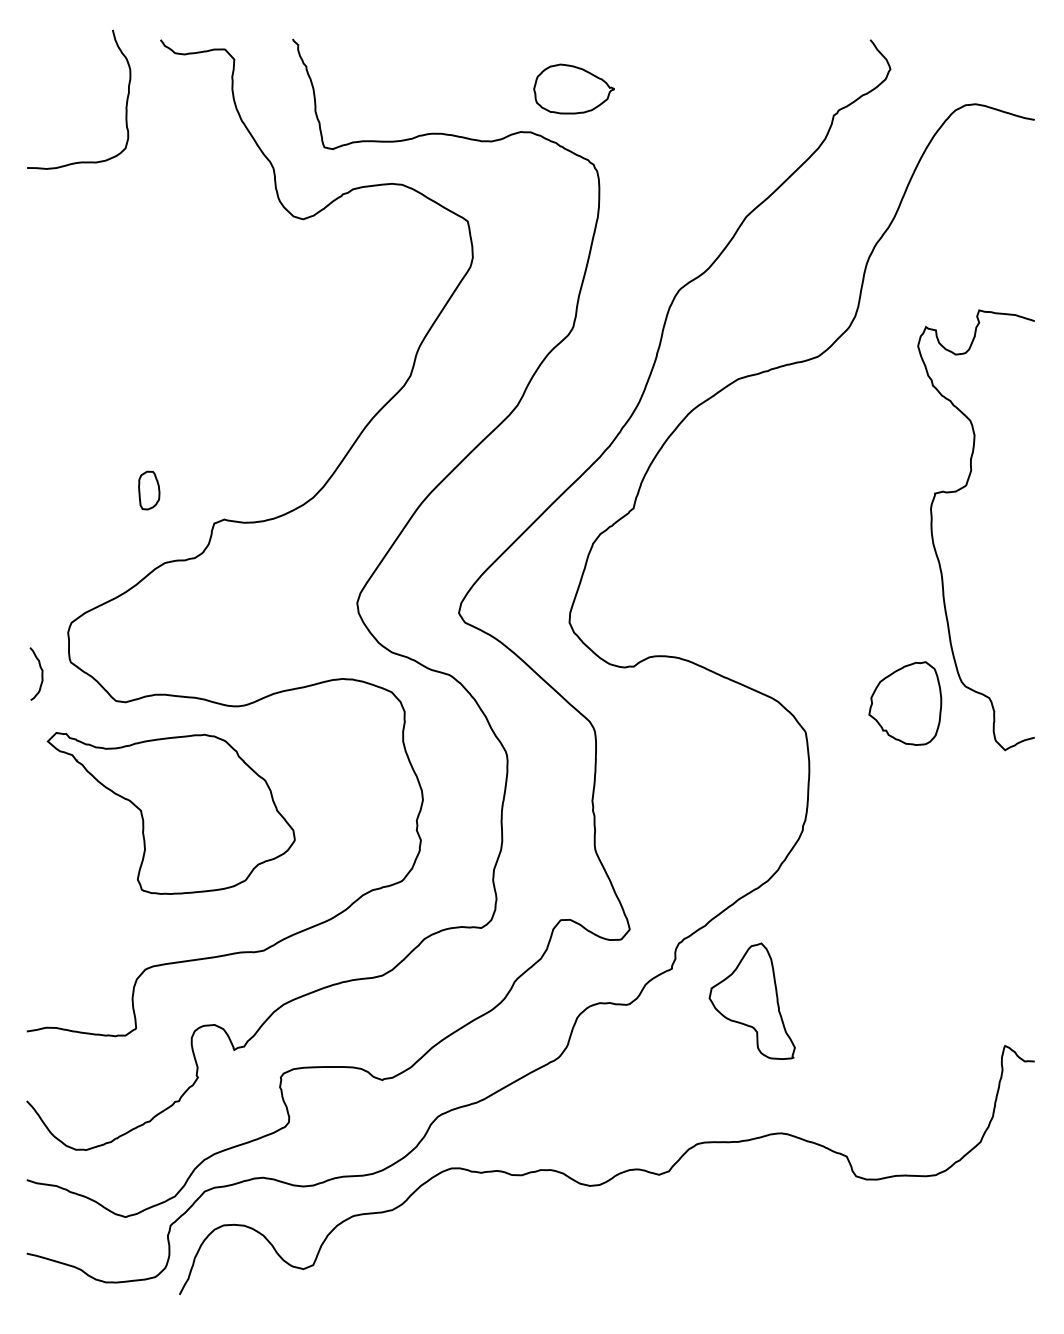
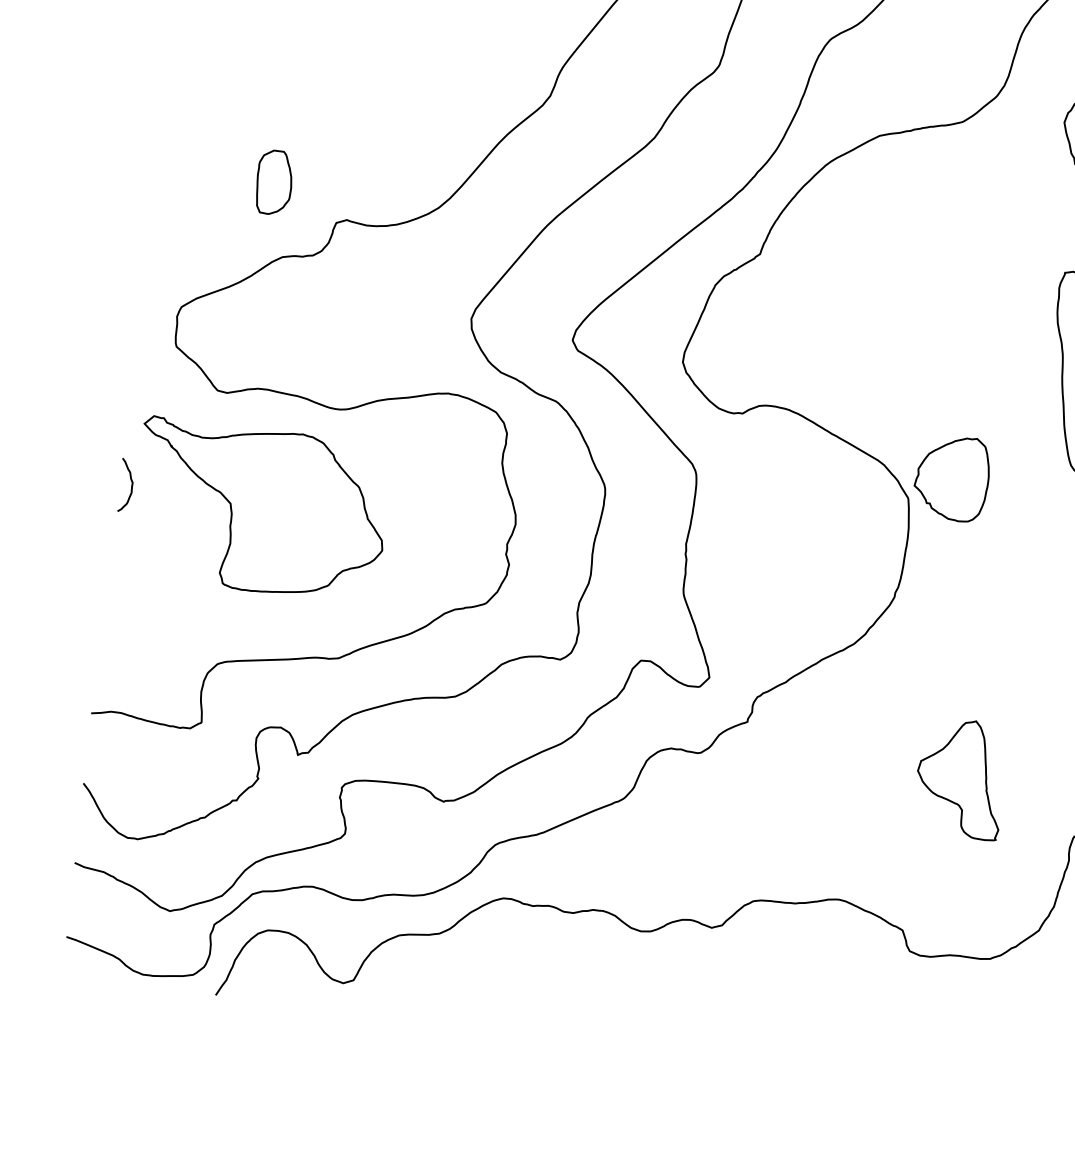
part: (149, 490) -> (274, 182), size x1.67
curve: (41, 673) -> (131, 485), moved
part: (905, 703) -> (952, 478), moved
part: (751, 1000) -> (959, 777), moved

